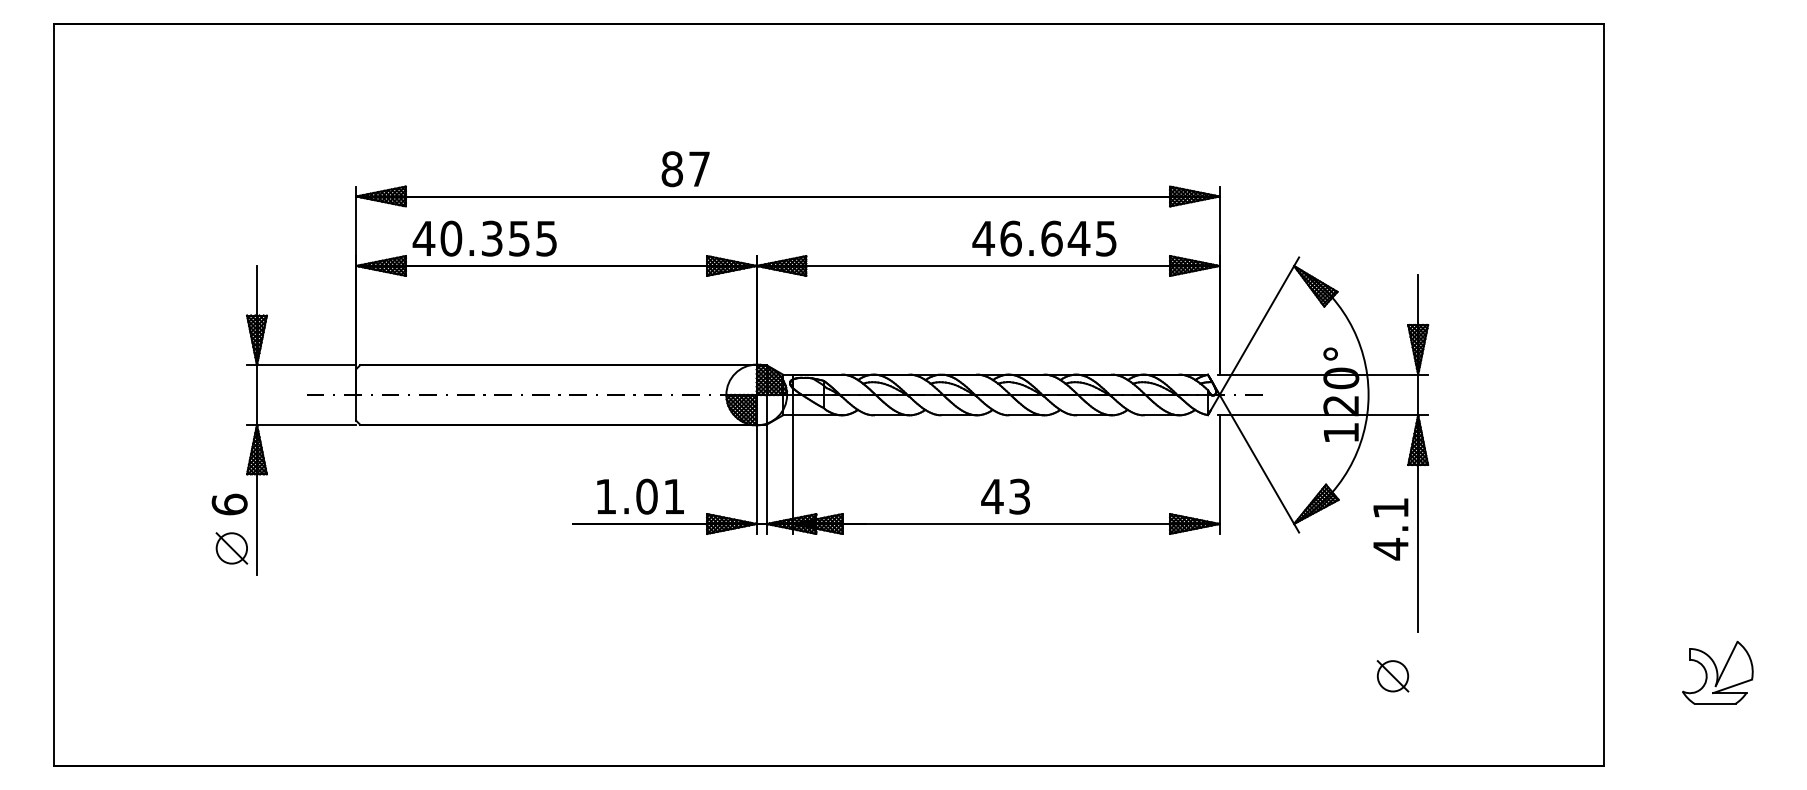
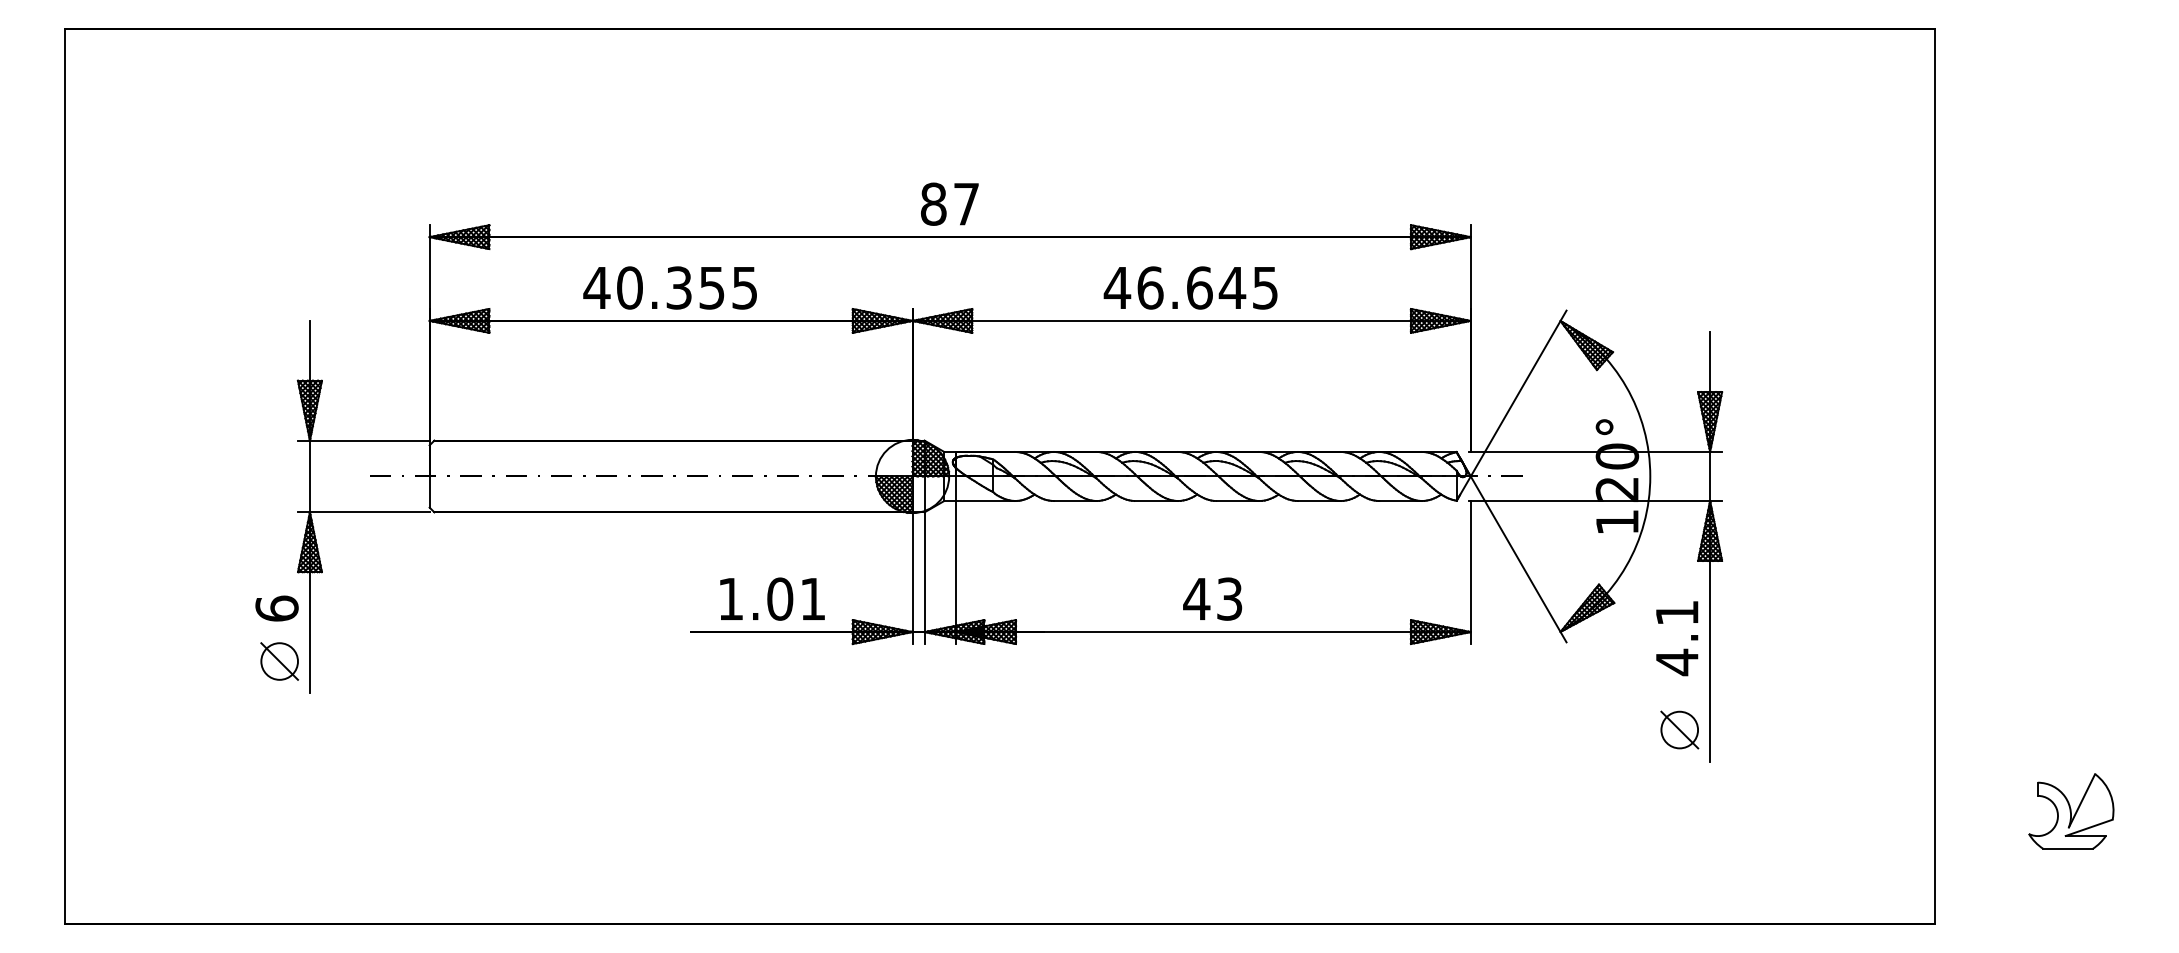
text: (685, 169) -> (949, 204), moved
text: (484, 238) -> (669, 287), moved
text: (1044, 238) -> (1190, 287), moved
part: (1392, 676) -> (1679, 730), moved

